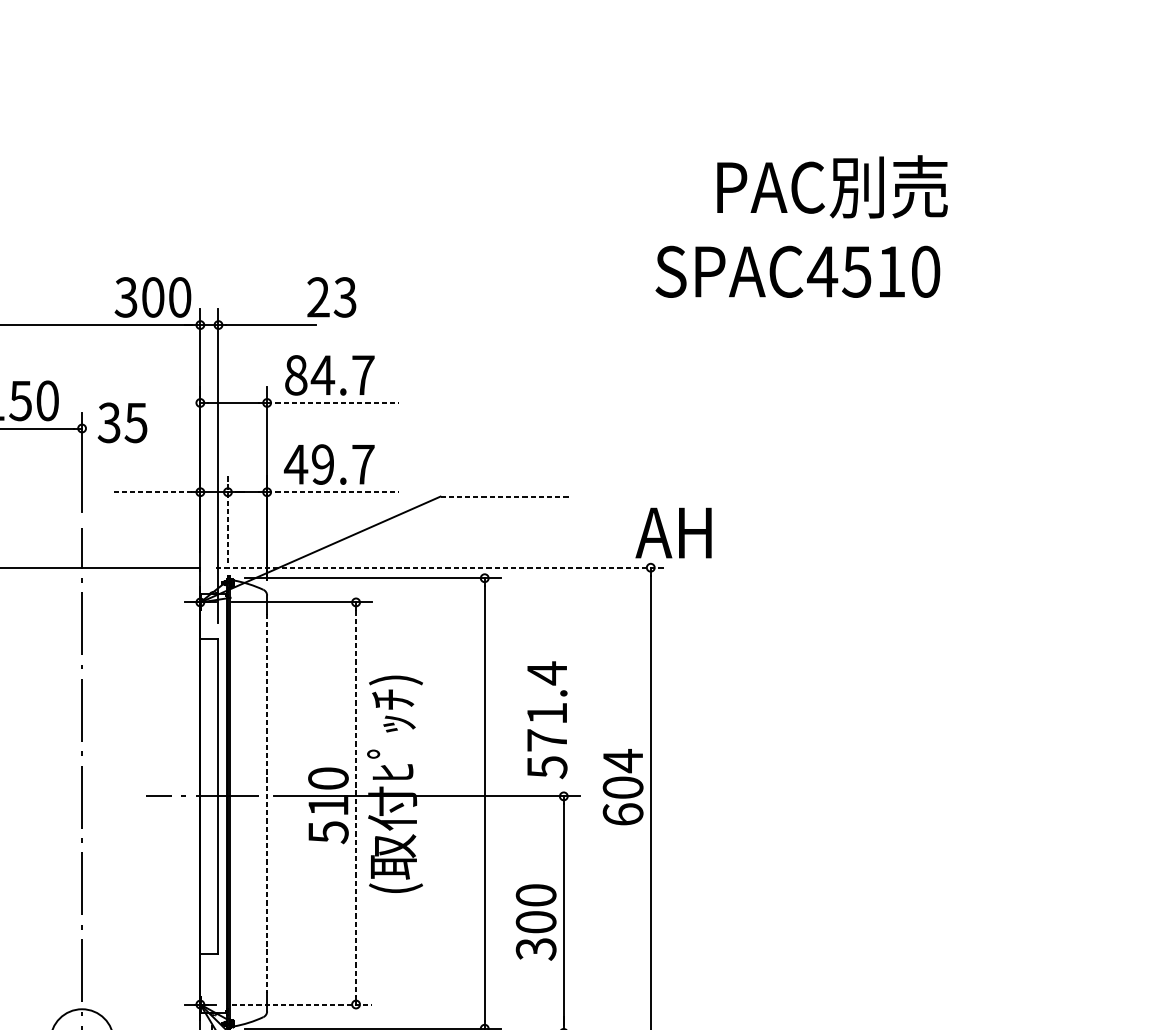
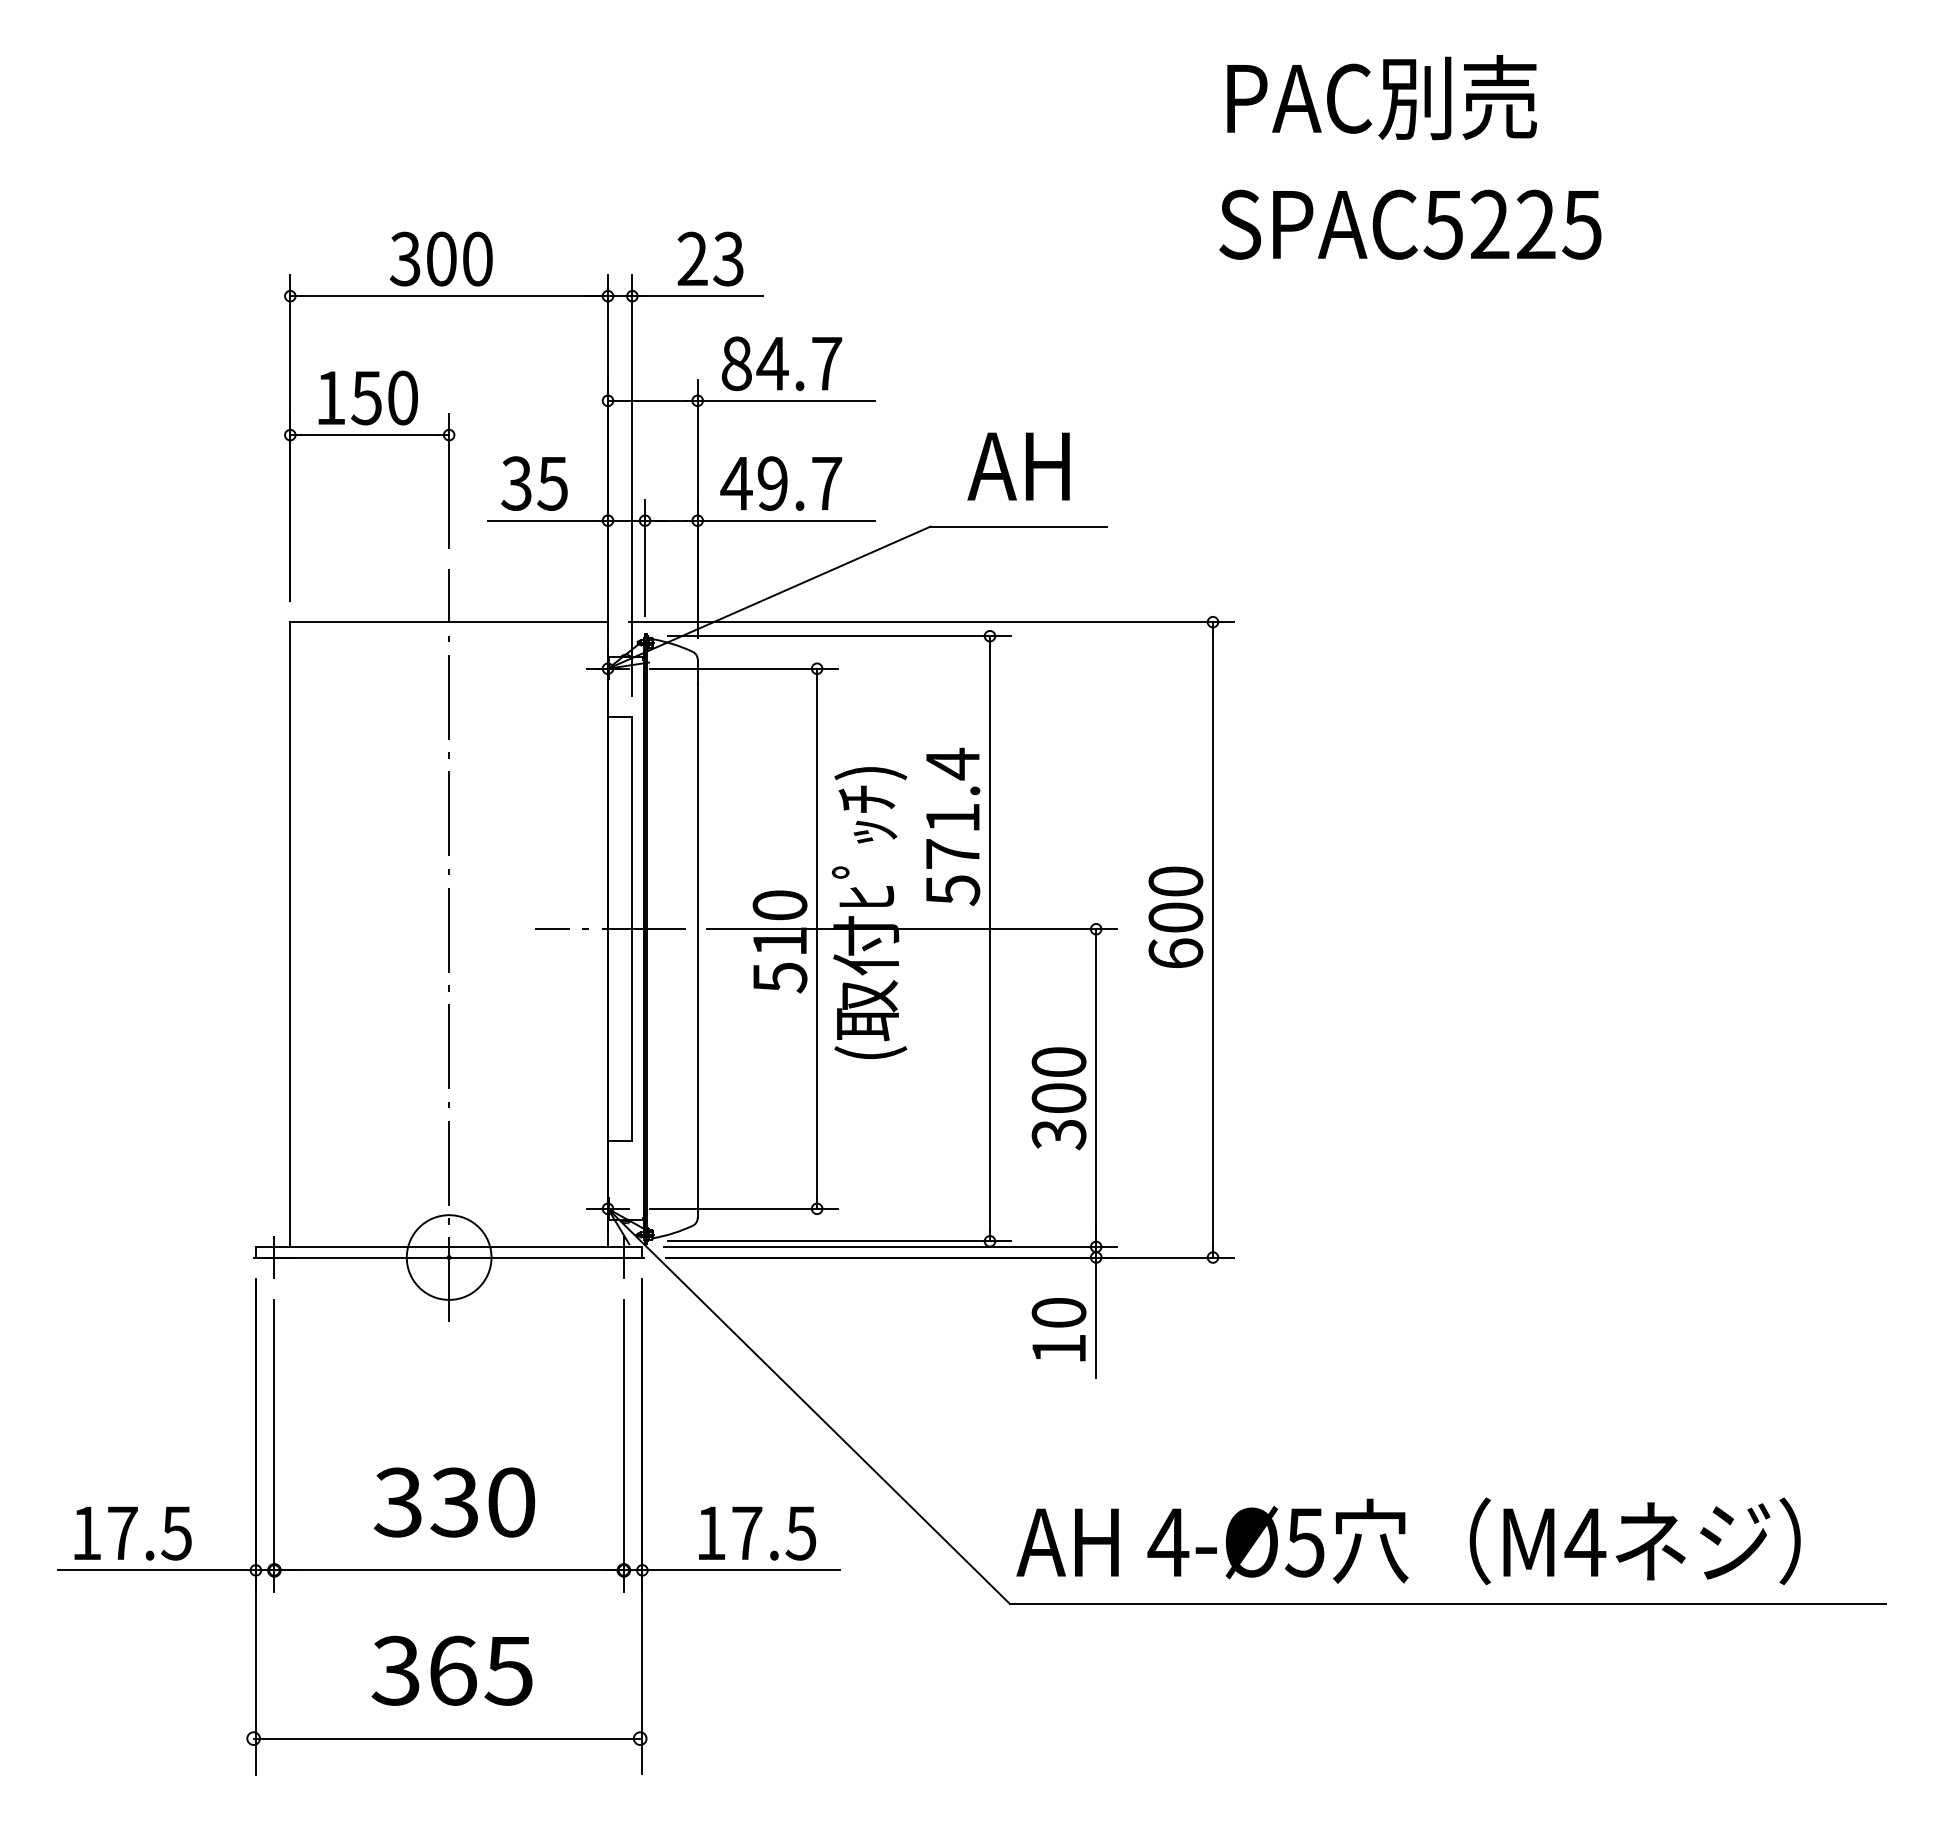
text: (832, 186) -> (1381, 97), moved
text: (873, 271) -> (1511, 224), SPAC4510 -> SPAC5225
text: (152, 297) -> (440, 258), moved
text: (331, 297) -> (710, 258), moved
line: (333, 402) -> (786, 400), dashed -> solid
text: (122, 422) -> (534, 483), moved
line: (151, 492) -> (542, 520), dashed -> solid
line: (333, 492) -> (786, 520), dashed -> solid
line: (506, 496) -> (1019, 526), dashed -> solid
line: (228, 519) -> (645, 557), dashed -> solid
text: (673, 533) -> (1018, 466), moved
line: (441, 568) -> (931, 622), dashed -> solid
text: (547, 719) -> (953, 826), moved
text: (622, 760) -> (1175, 881), 604 -> 600
line: (266, 803) -> (697, 938), dashed -> solid
line: (356, 804) -> (817, 939), dashed -> solid
line: (301, 1004) -> (744, 1208), dashed -> solid

